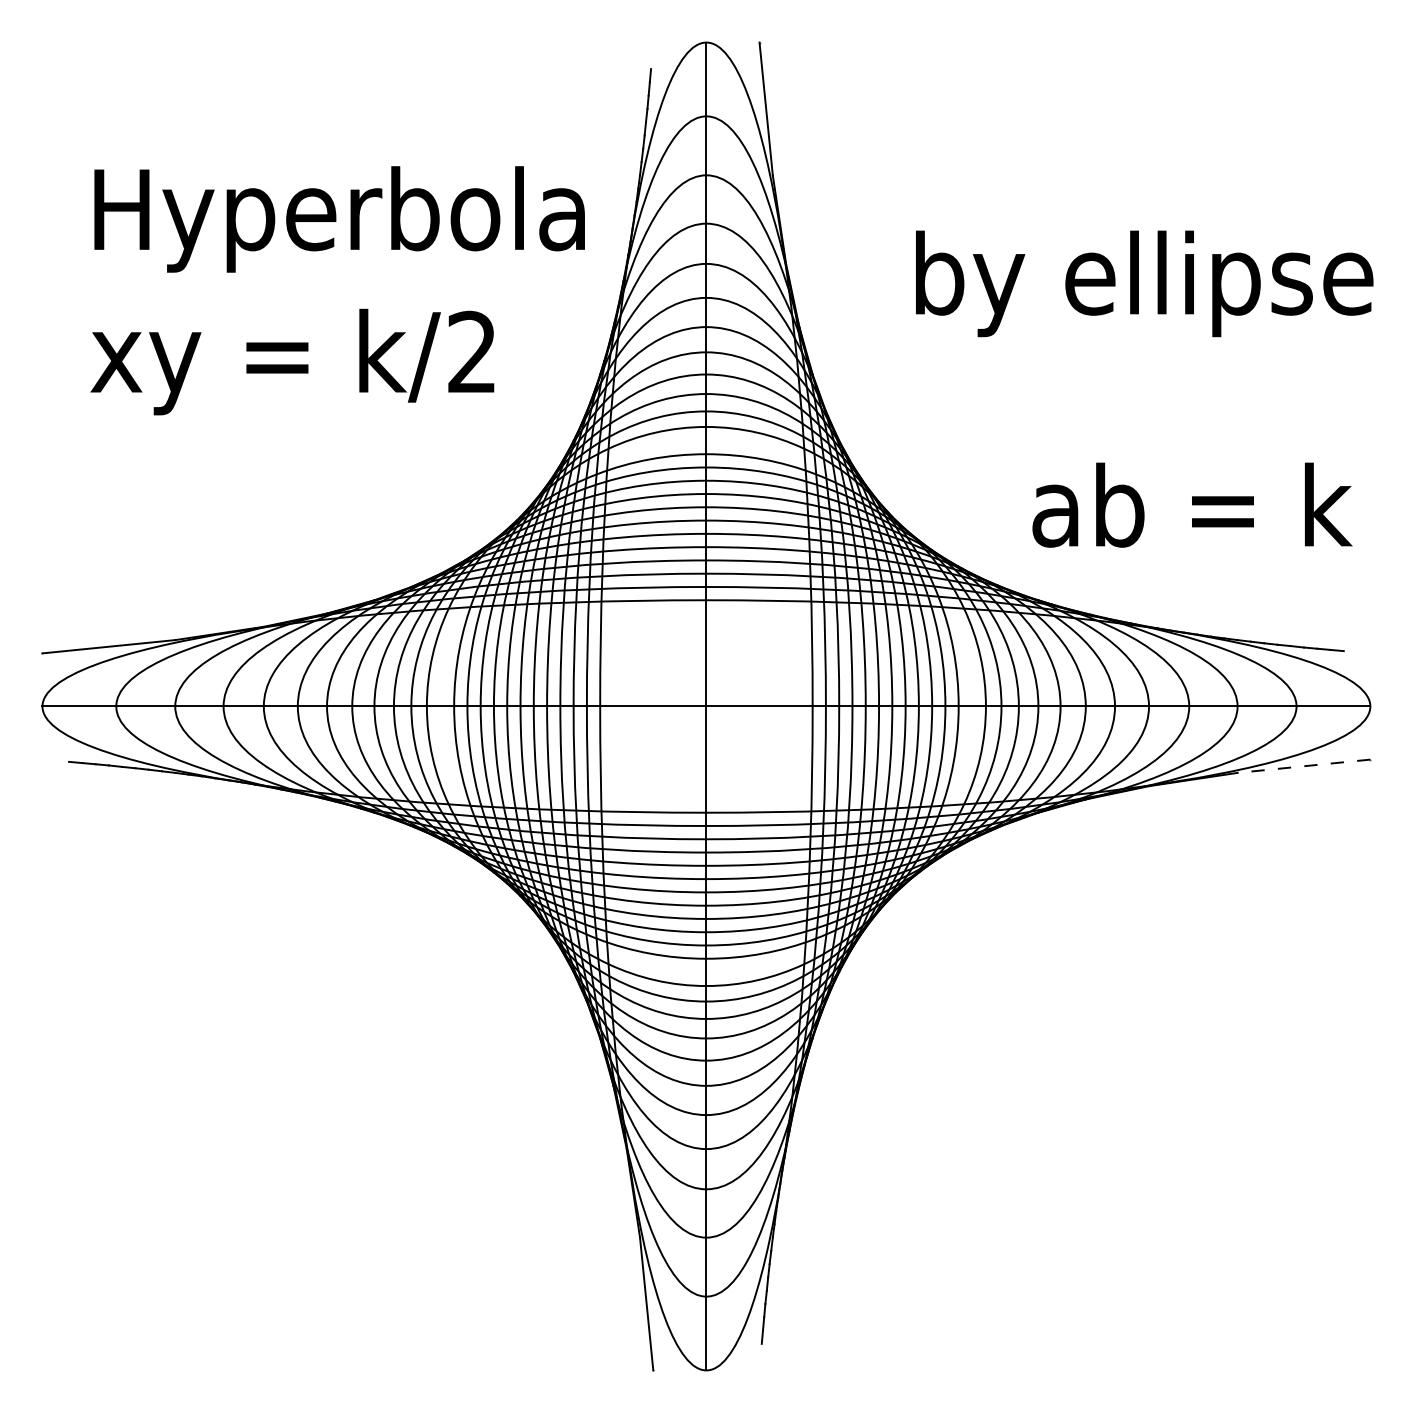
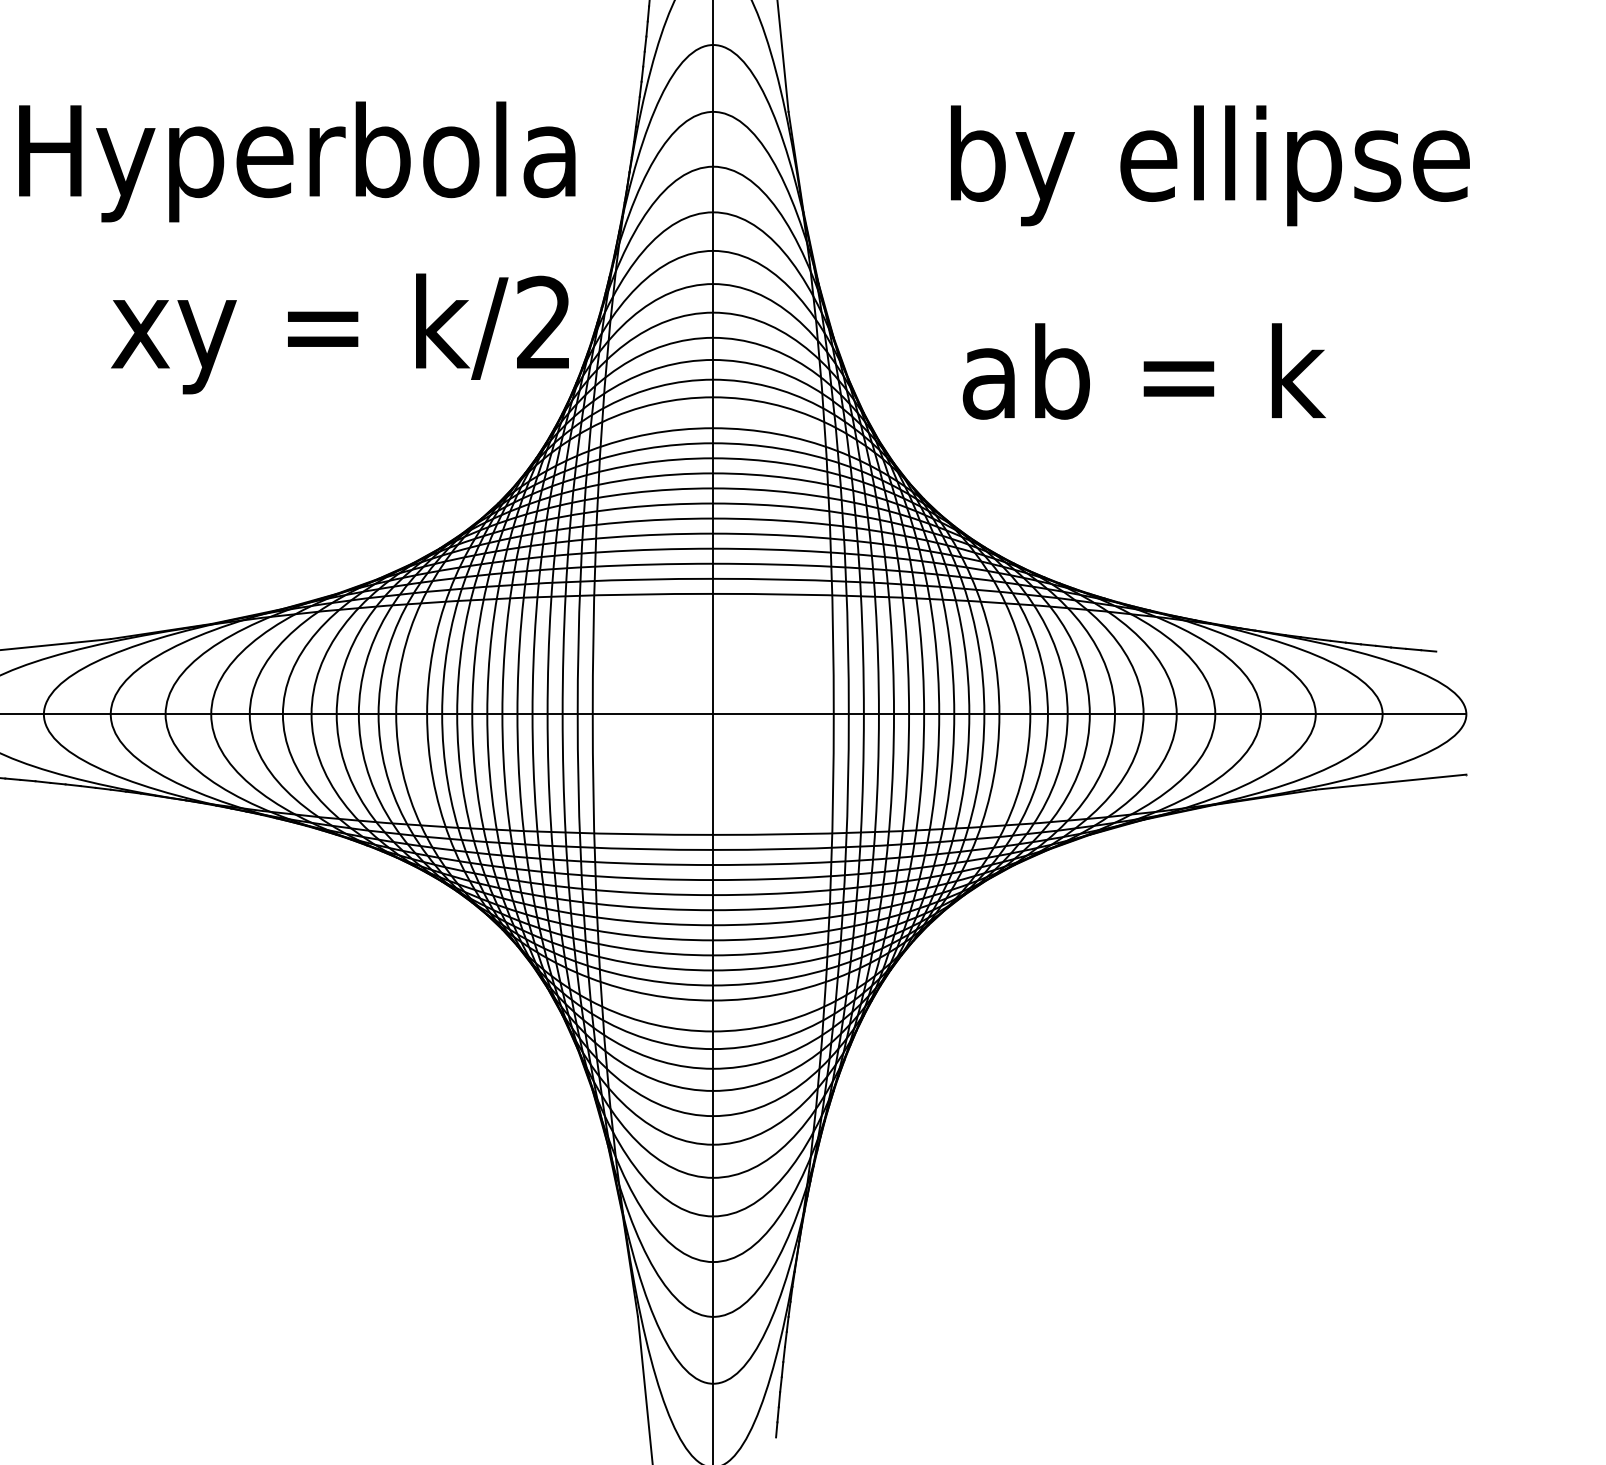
text: (1144, 283) -> (1210, 165), moved
text: (292, 361) -> (340, 333), moved
text: (1192, 504) -> (1144, 370), moved
line: (1303, 766) -> (1390, 782), dashed -> solid

